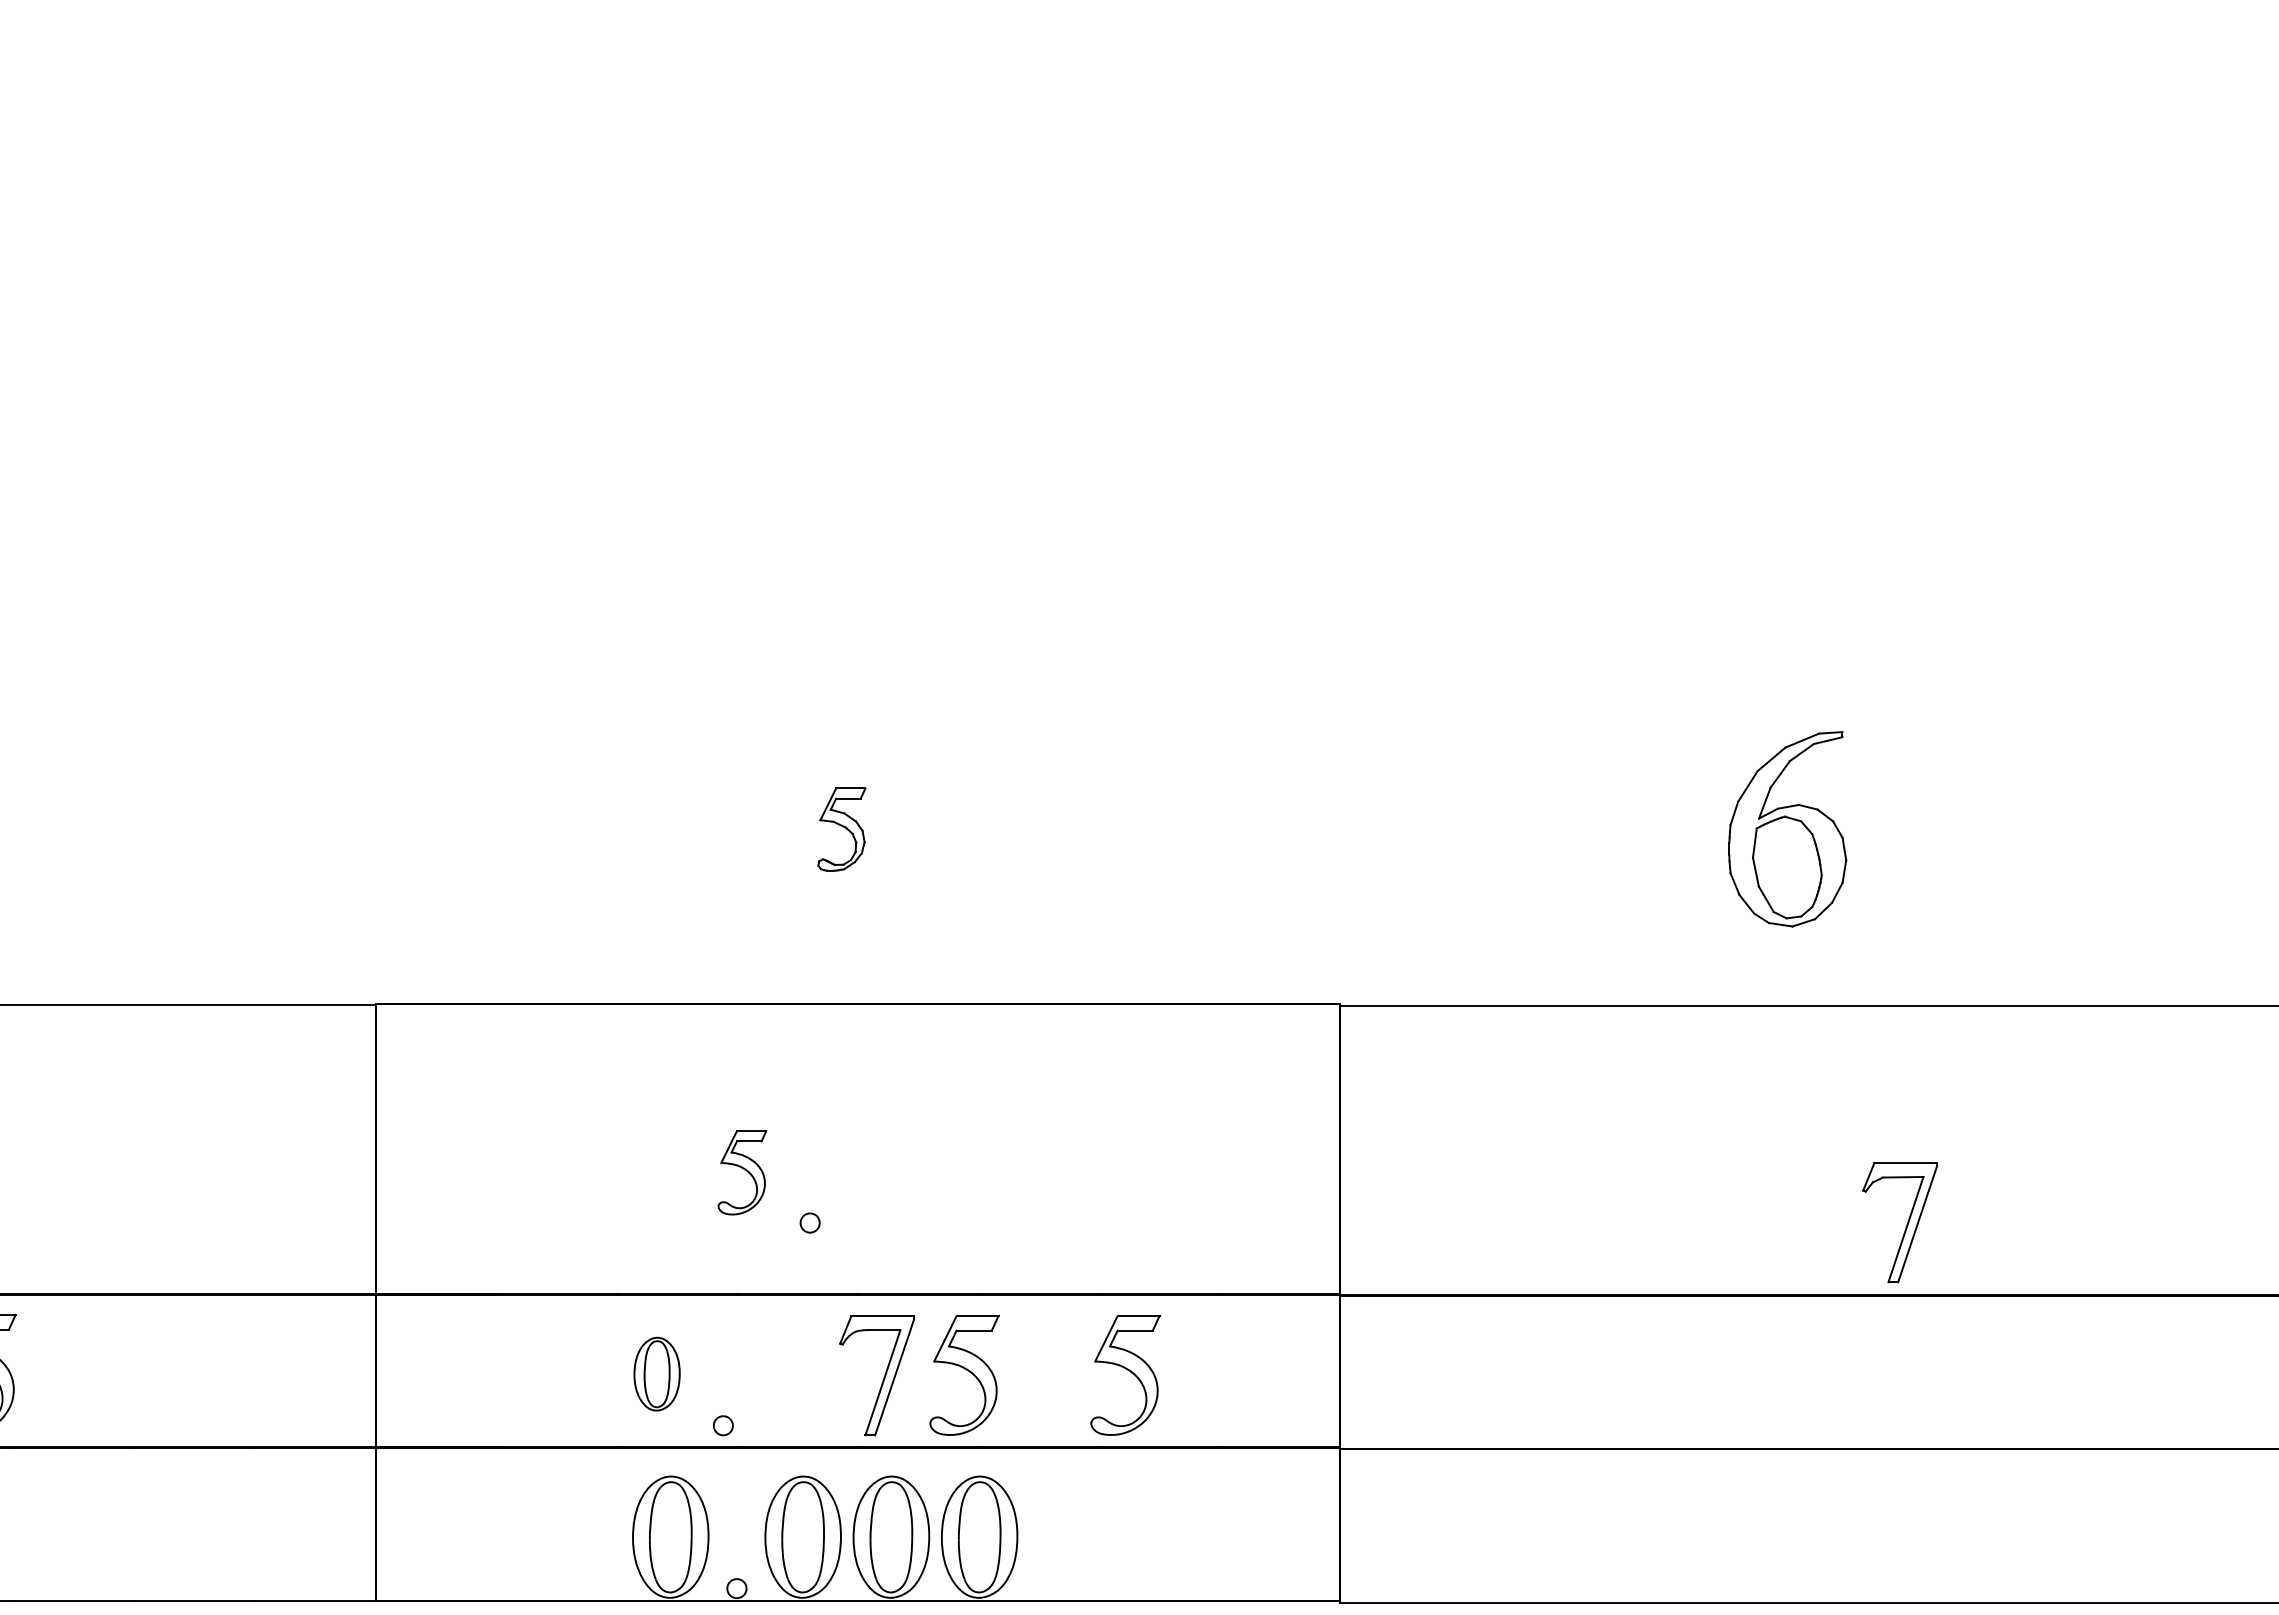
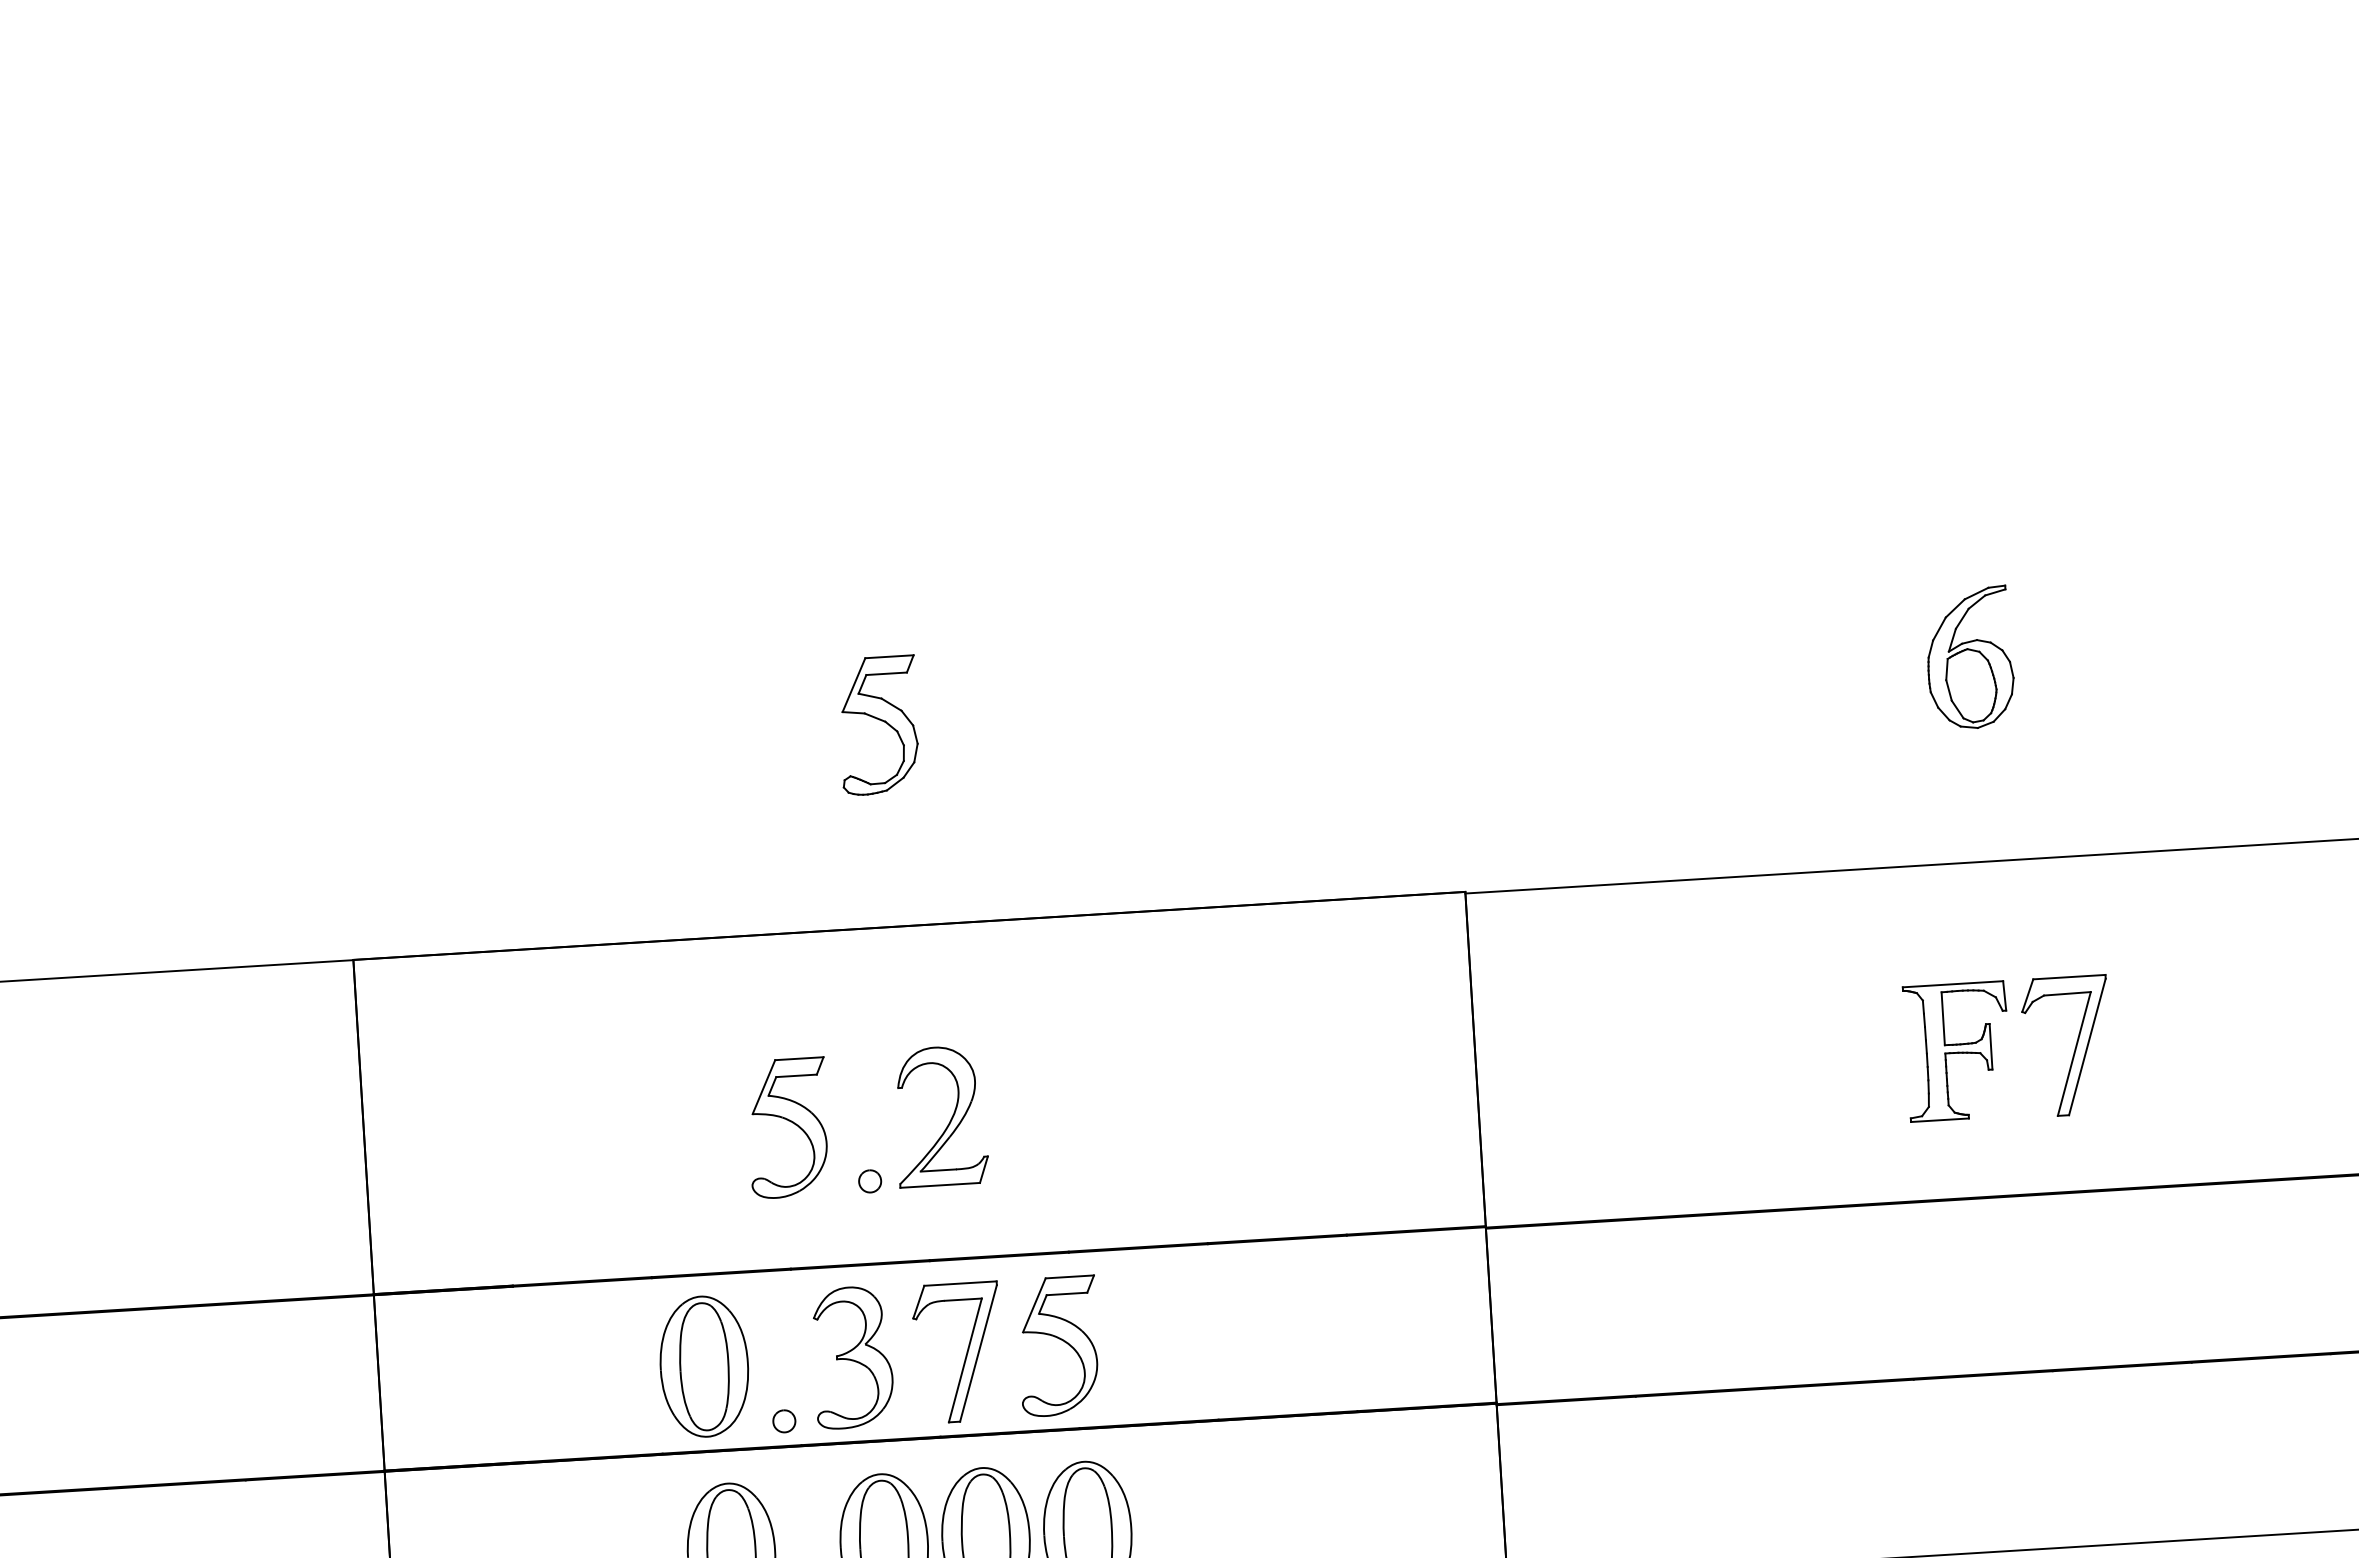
part: (1787, 828) -> (1969, 657), size x0.62
part: (841, 829) -> (878, 725), size x1.43
part: (1756, 1168) -> (1957, 1051), added
part: (742, 1172) -> (788, 1127), size x1.43
part: (882, 1173) -> (950, 1119), added
part: (1906, 1224) -> (2074, 1048), moved
part: (656, 1373) -> (703, 1365), size x1.67
part: (785, 1373) -> (852, 1356), added
part: (1125, 1375) -> (1244, 1335), removed

